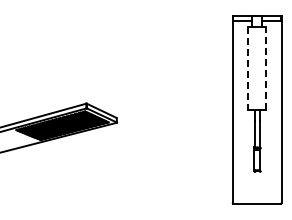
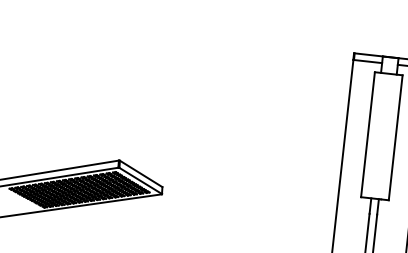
line: (247, 68) -> (367, 134), dashed -> solid
line: (266, 68) -> (395, 137), dashed -> solid

